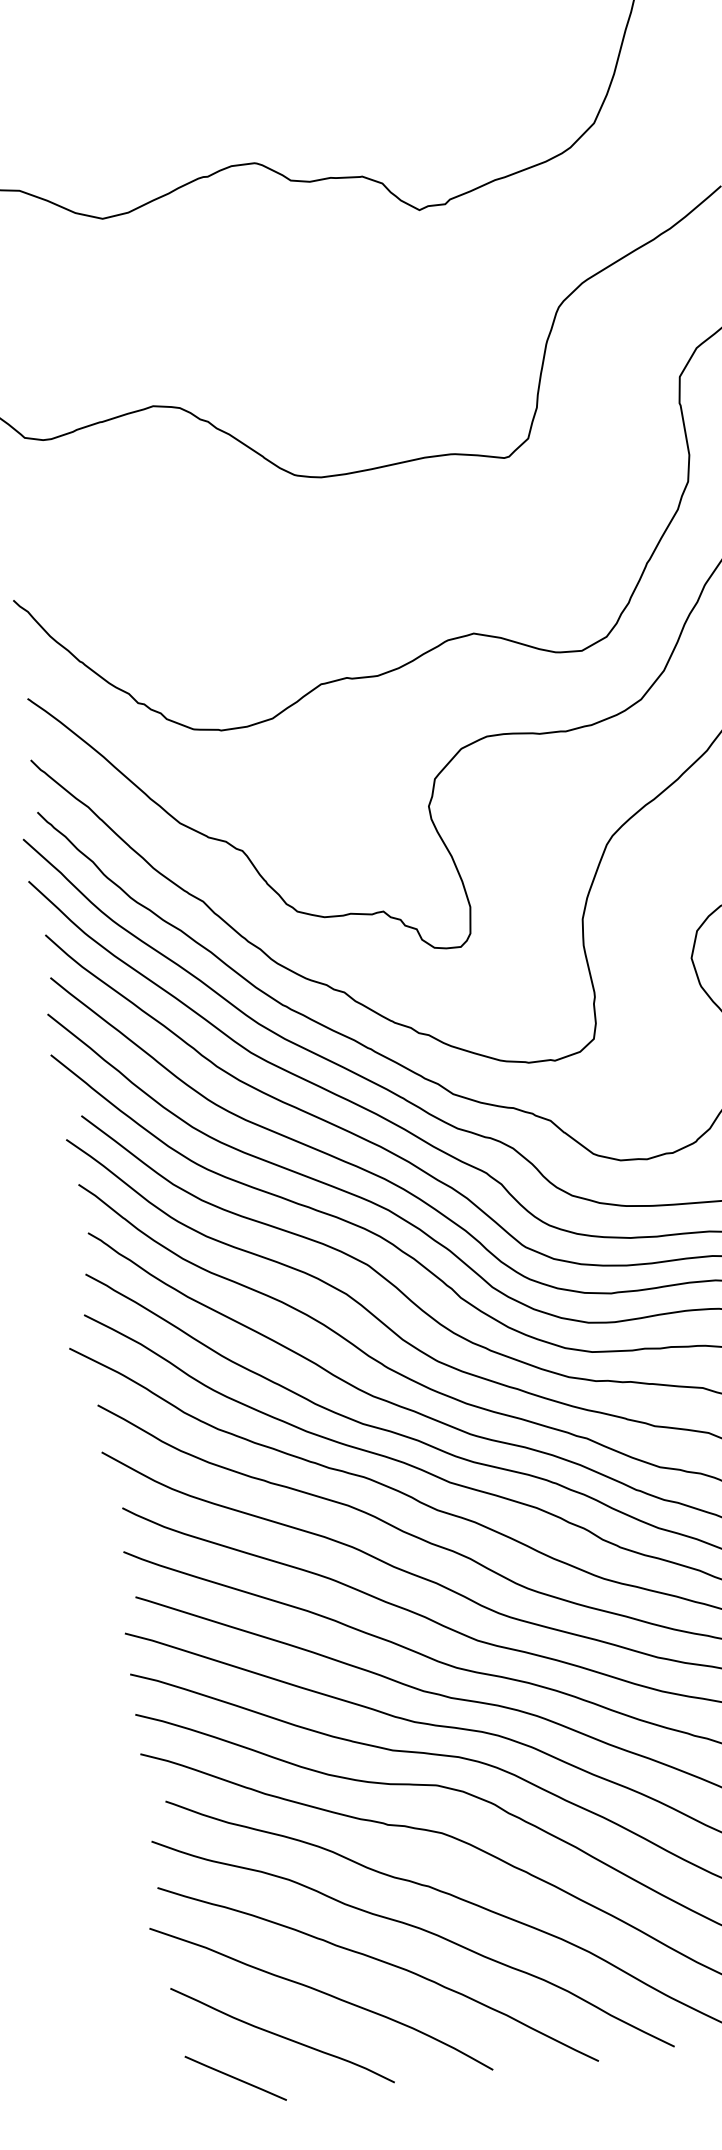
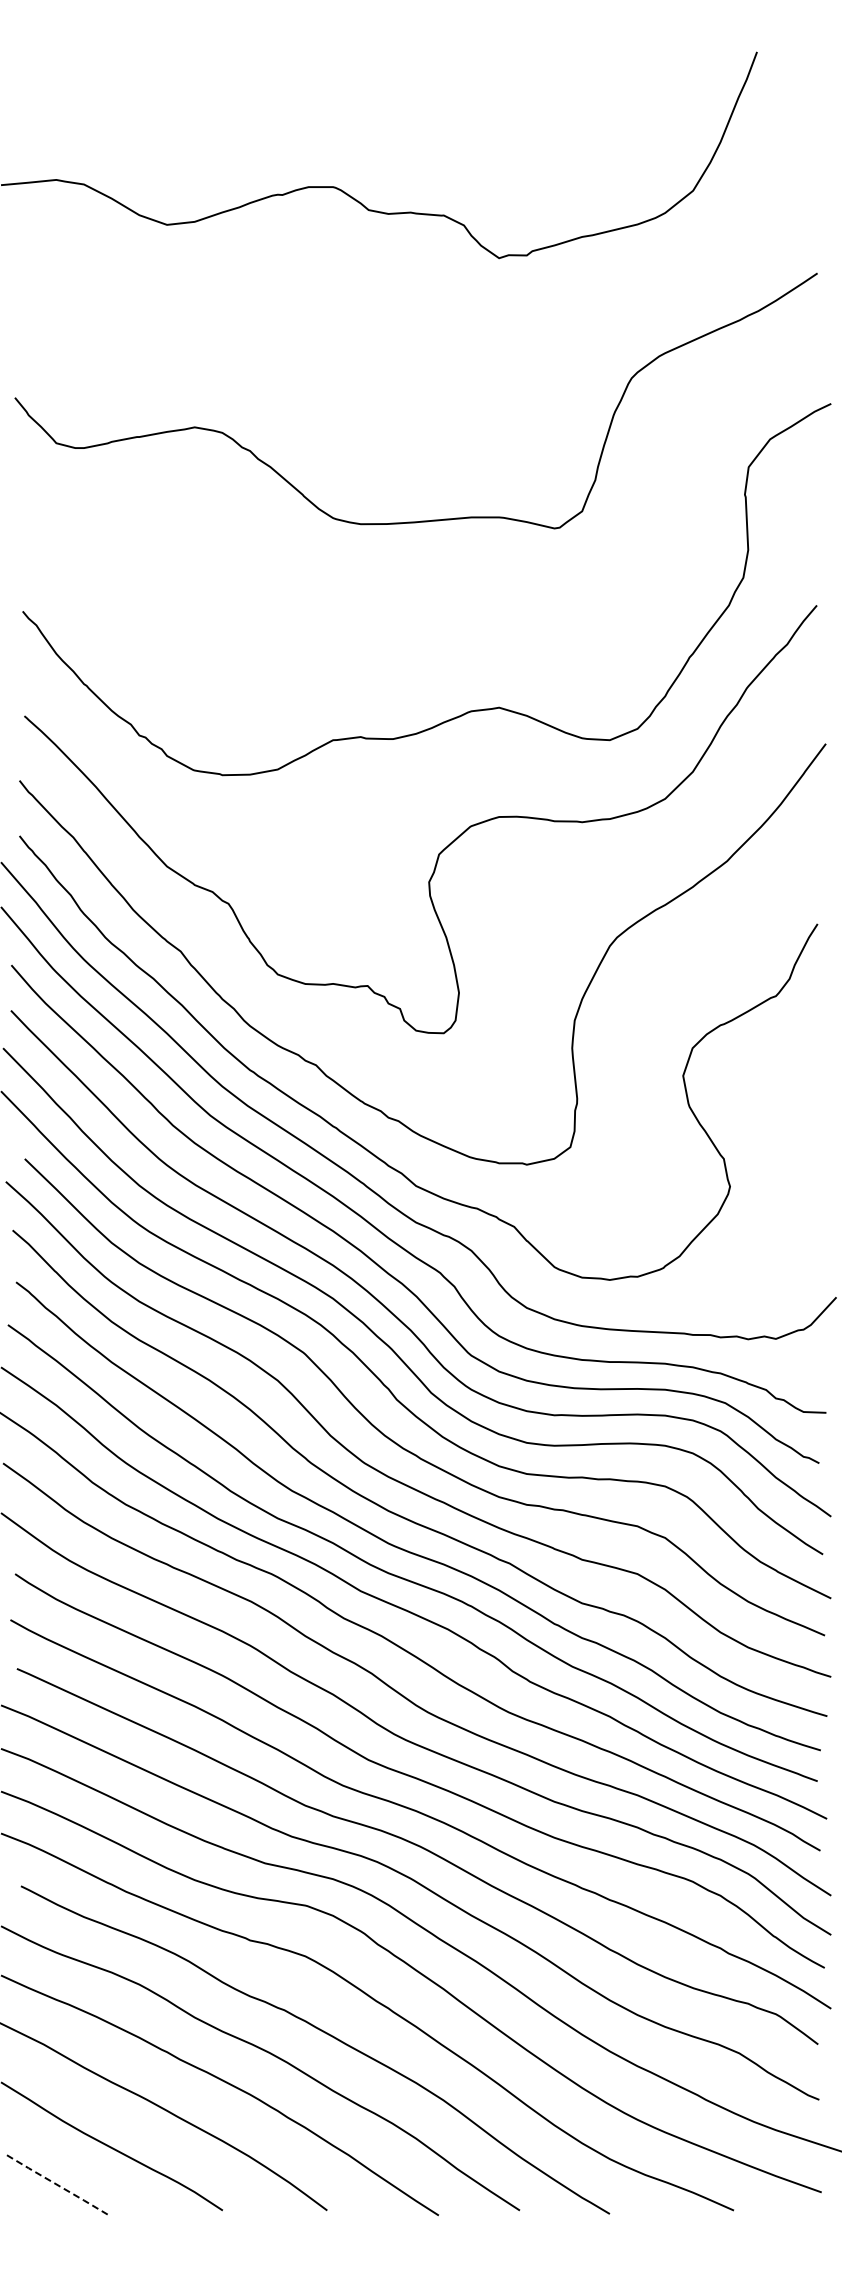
line: (236, 2078) -> (57, 2185), solid -> dashed

